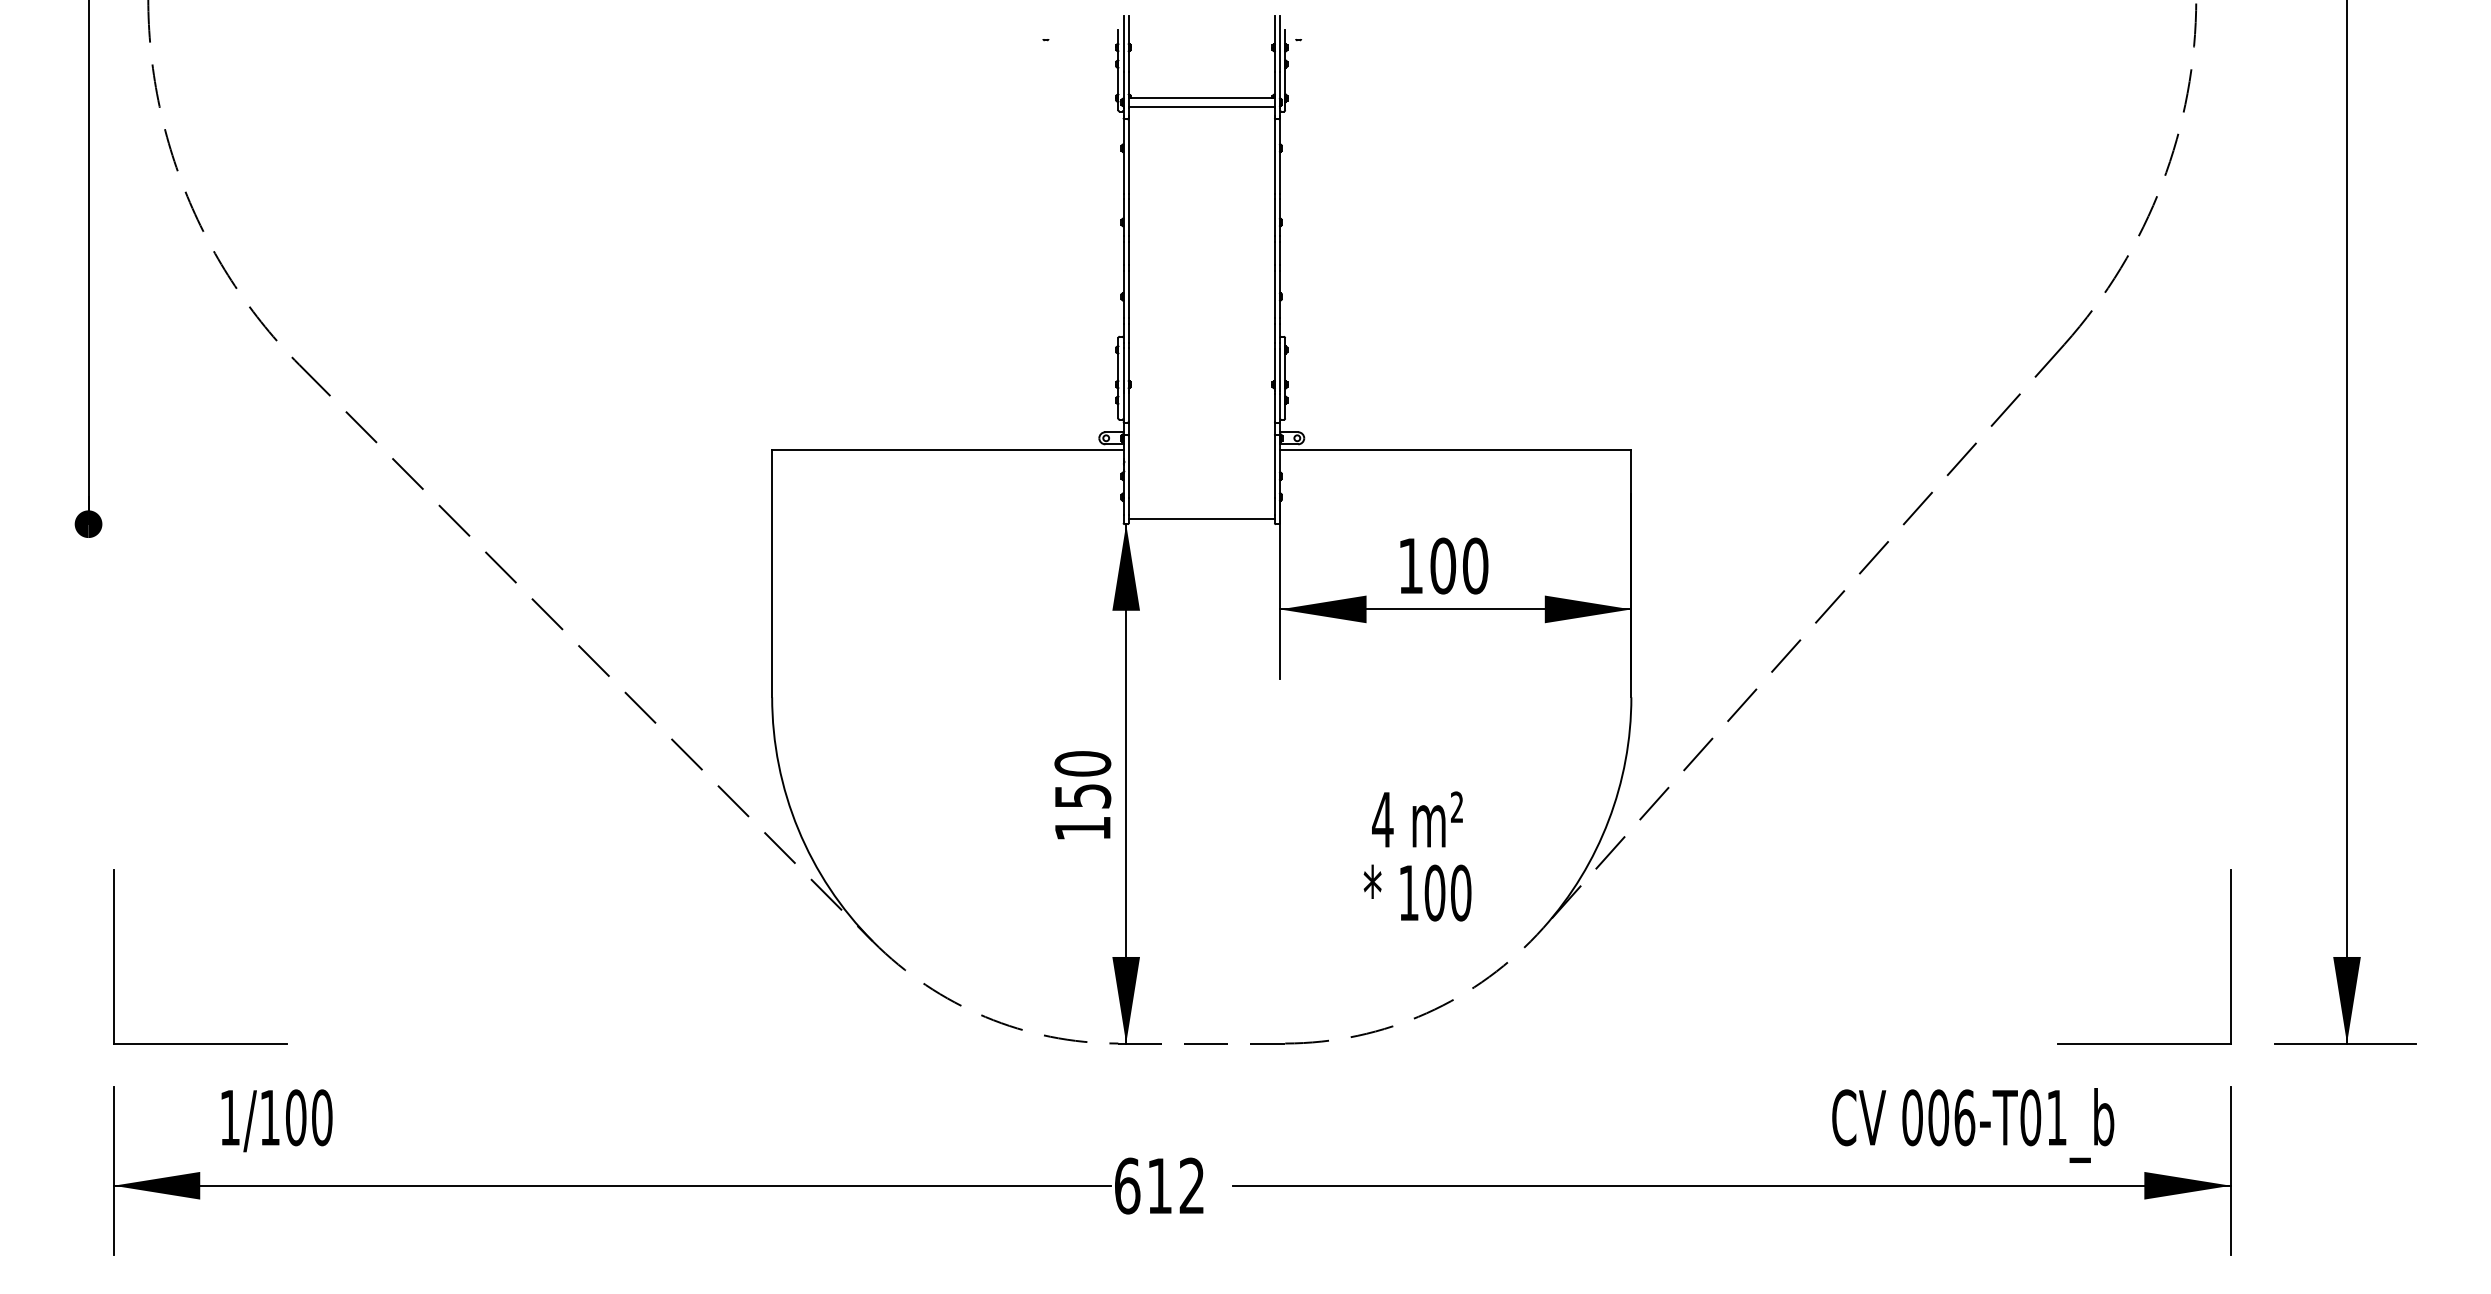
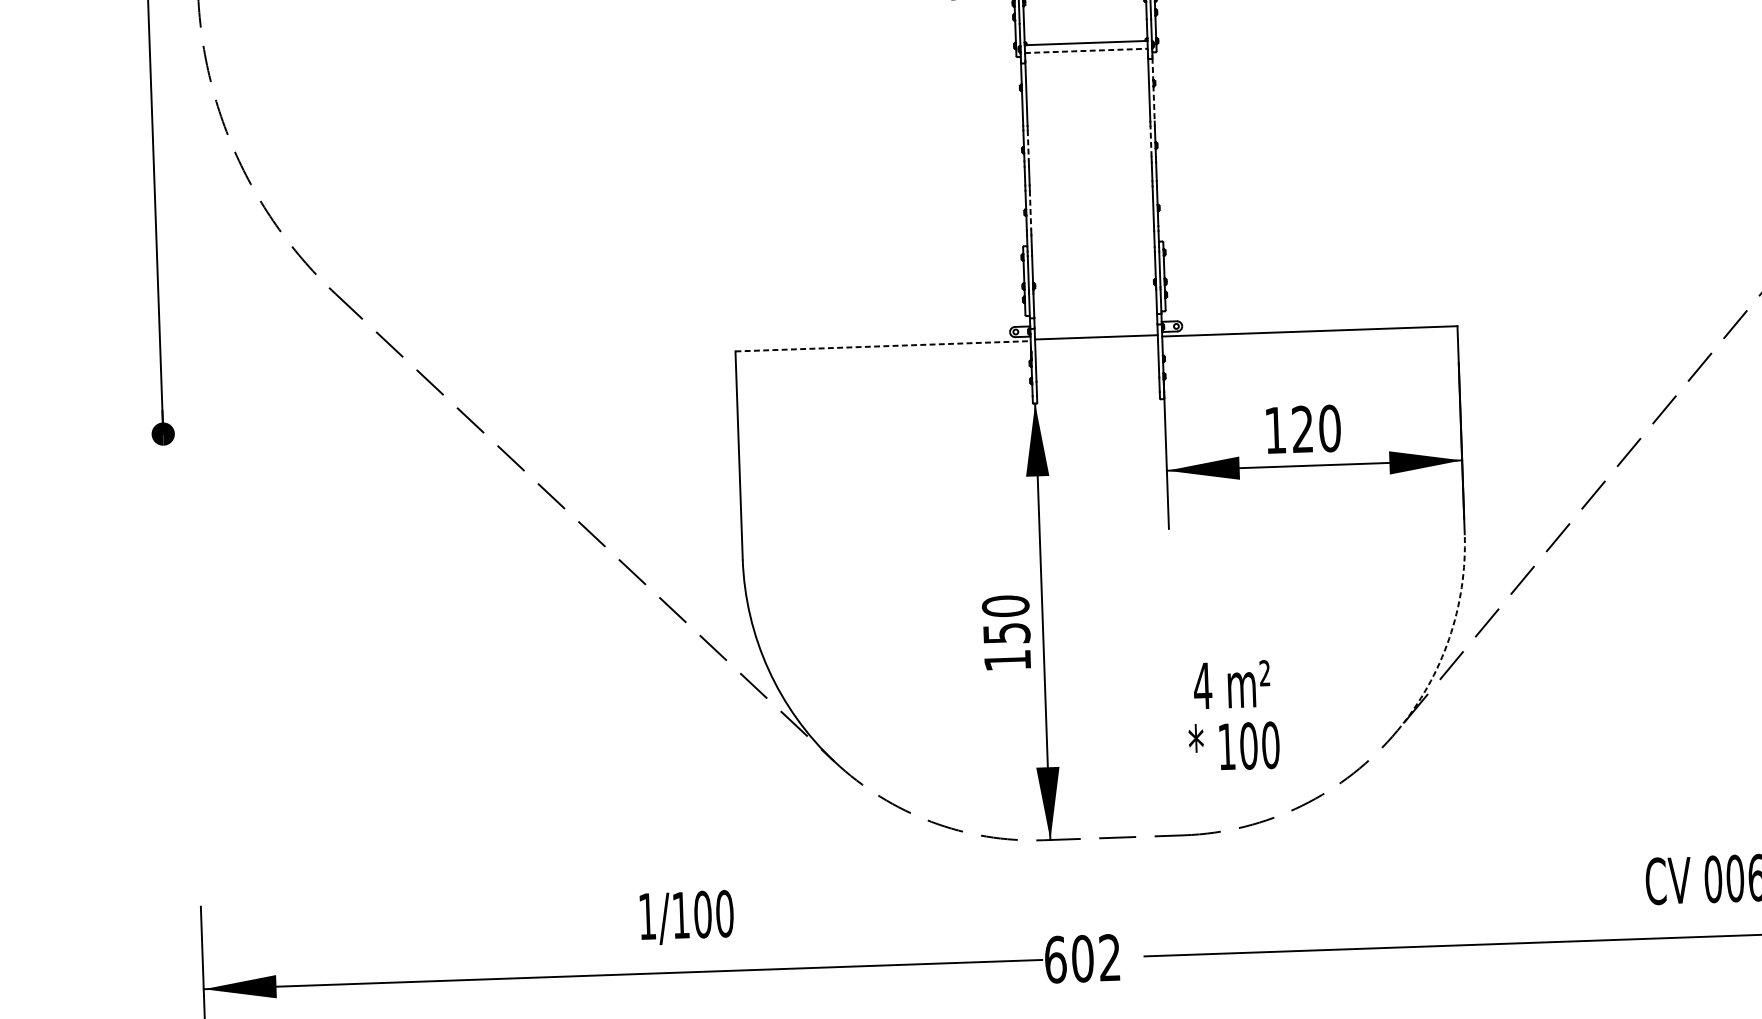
line: (1202, 107) -> (1087, 51), solid -> dashed
line: (1280, 155) -> (1153, 89), solid -> dashed
line: (1128, 217) -> (1028, 145), solid -> dashed
line: (1274, 217) -> (1150, 141), solid -> dashed
line: (1128, 294) -> (1030, 210), solid -> dashed
line: (947, 449) -> (882, 346), solid -> dashed
line: (1201, 518) -> (1096, 336), moved
text: (1443, 565) -> (1302, 429), 100 -> 120
arc: (1608, 820) -> (1449, 638), solid -> dashed
text: (1417, 856) -> (1233, 715), moved
part: (114, 956) -> (197, 796), removed
text: (276, 1120) -> (686, 917), moved
text: (1159, 1185) -> (1082, 958), 612 -> 602

